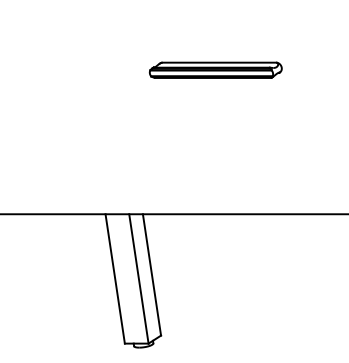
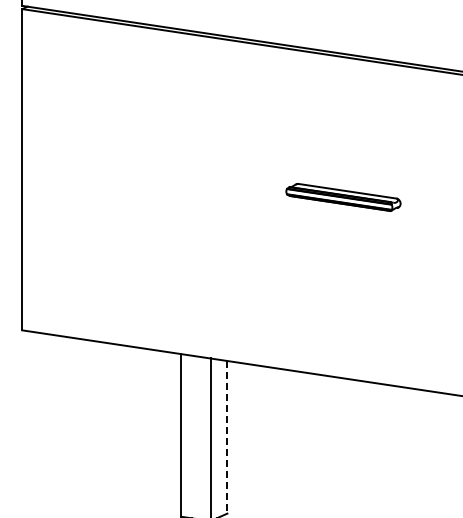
part: (215, 70) -> (343, 197), size x0.7
line: (152, 275) -> (227, 437), solid -> dashed

